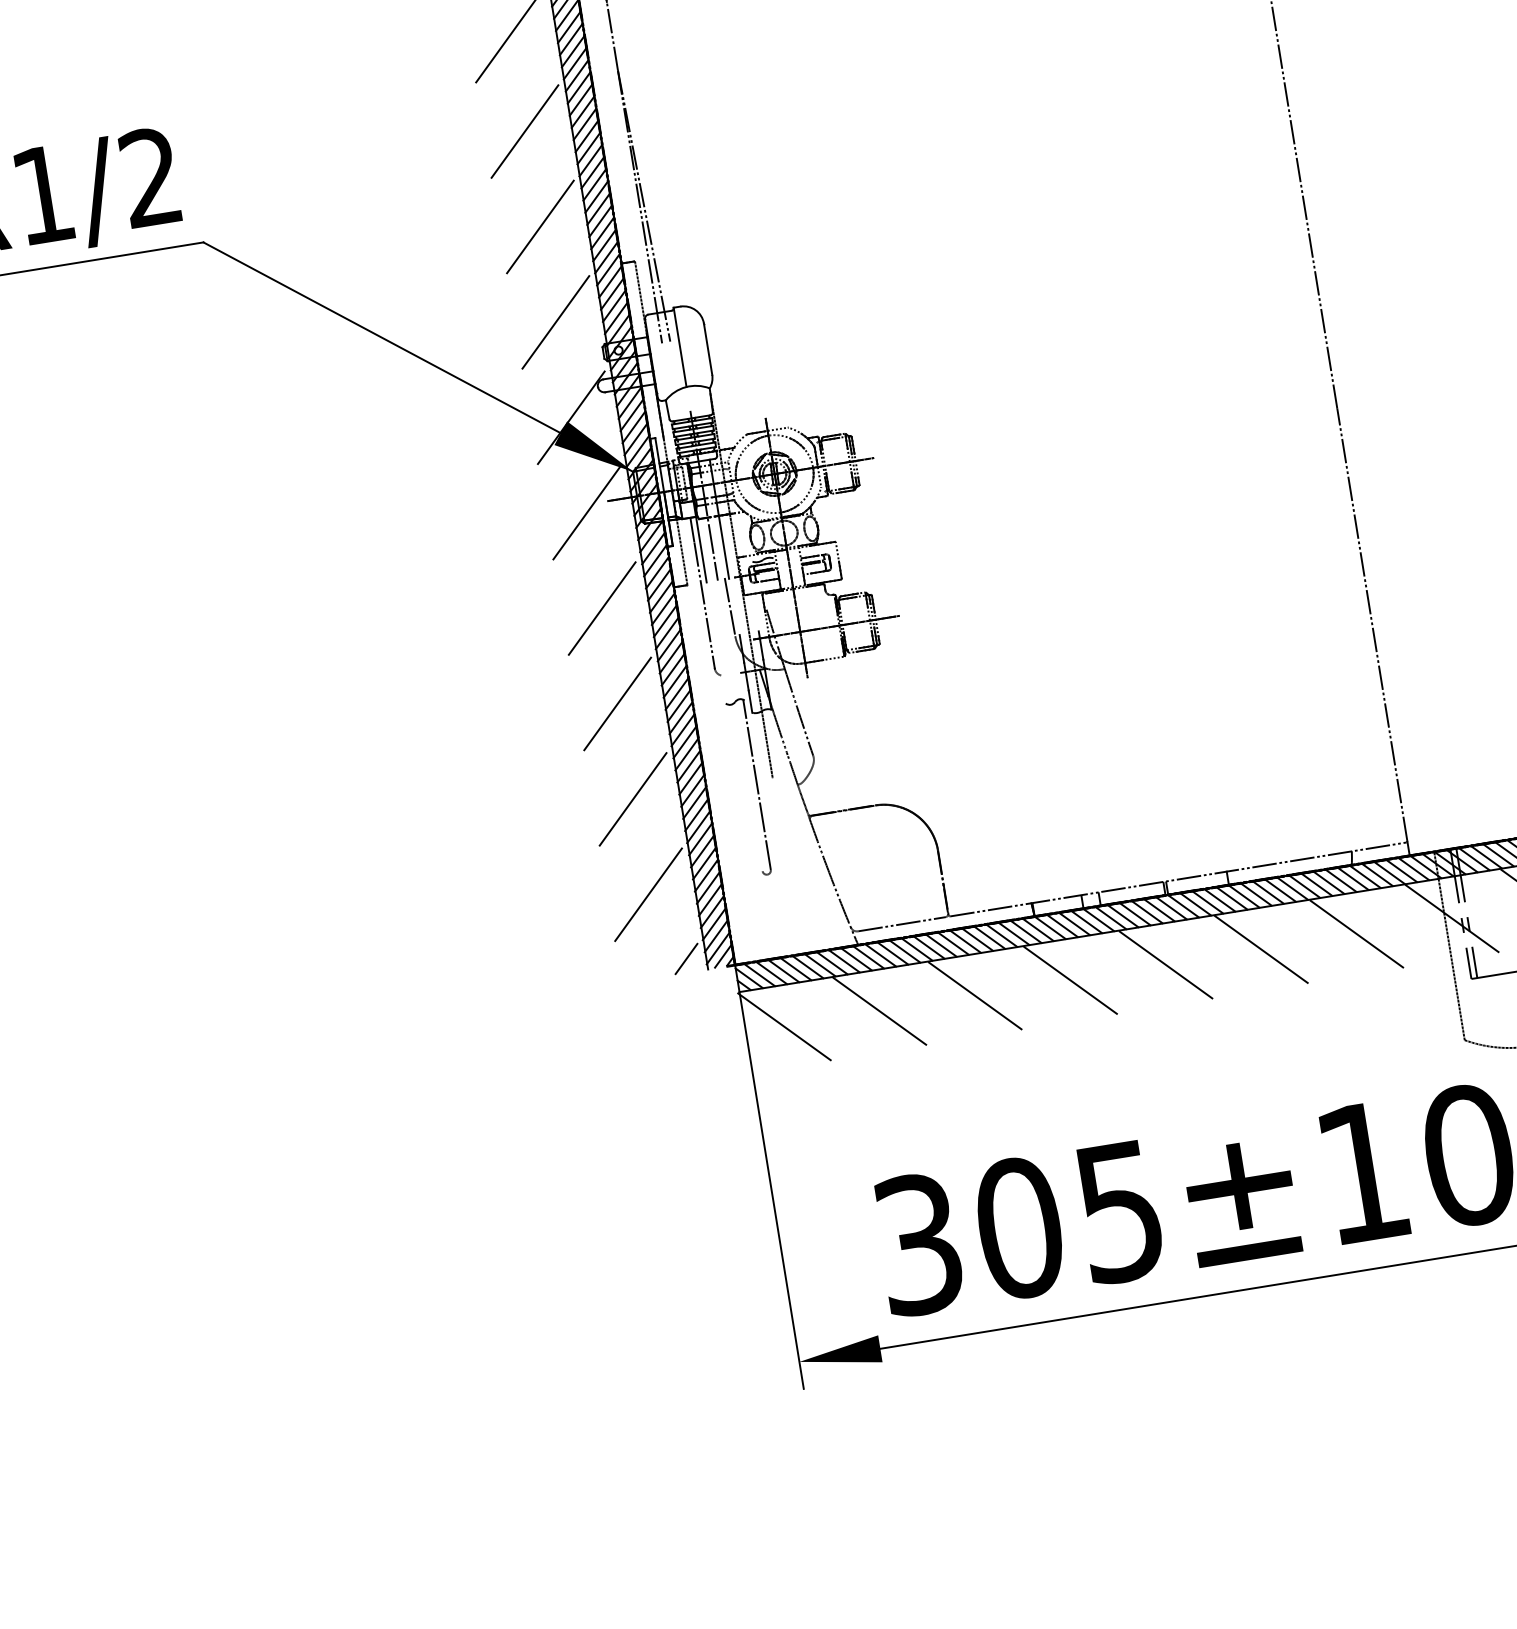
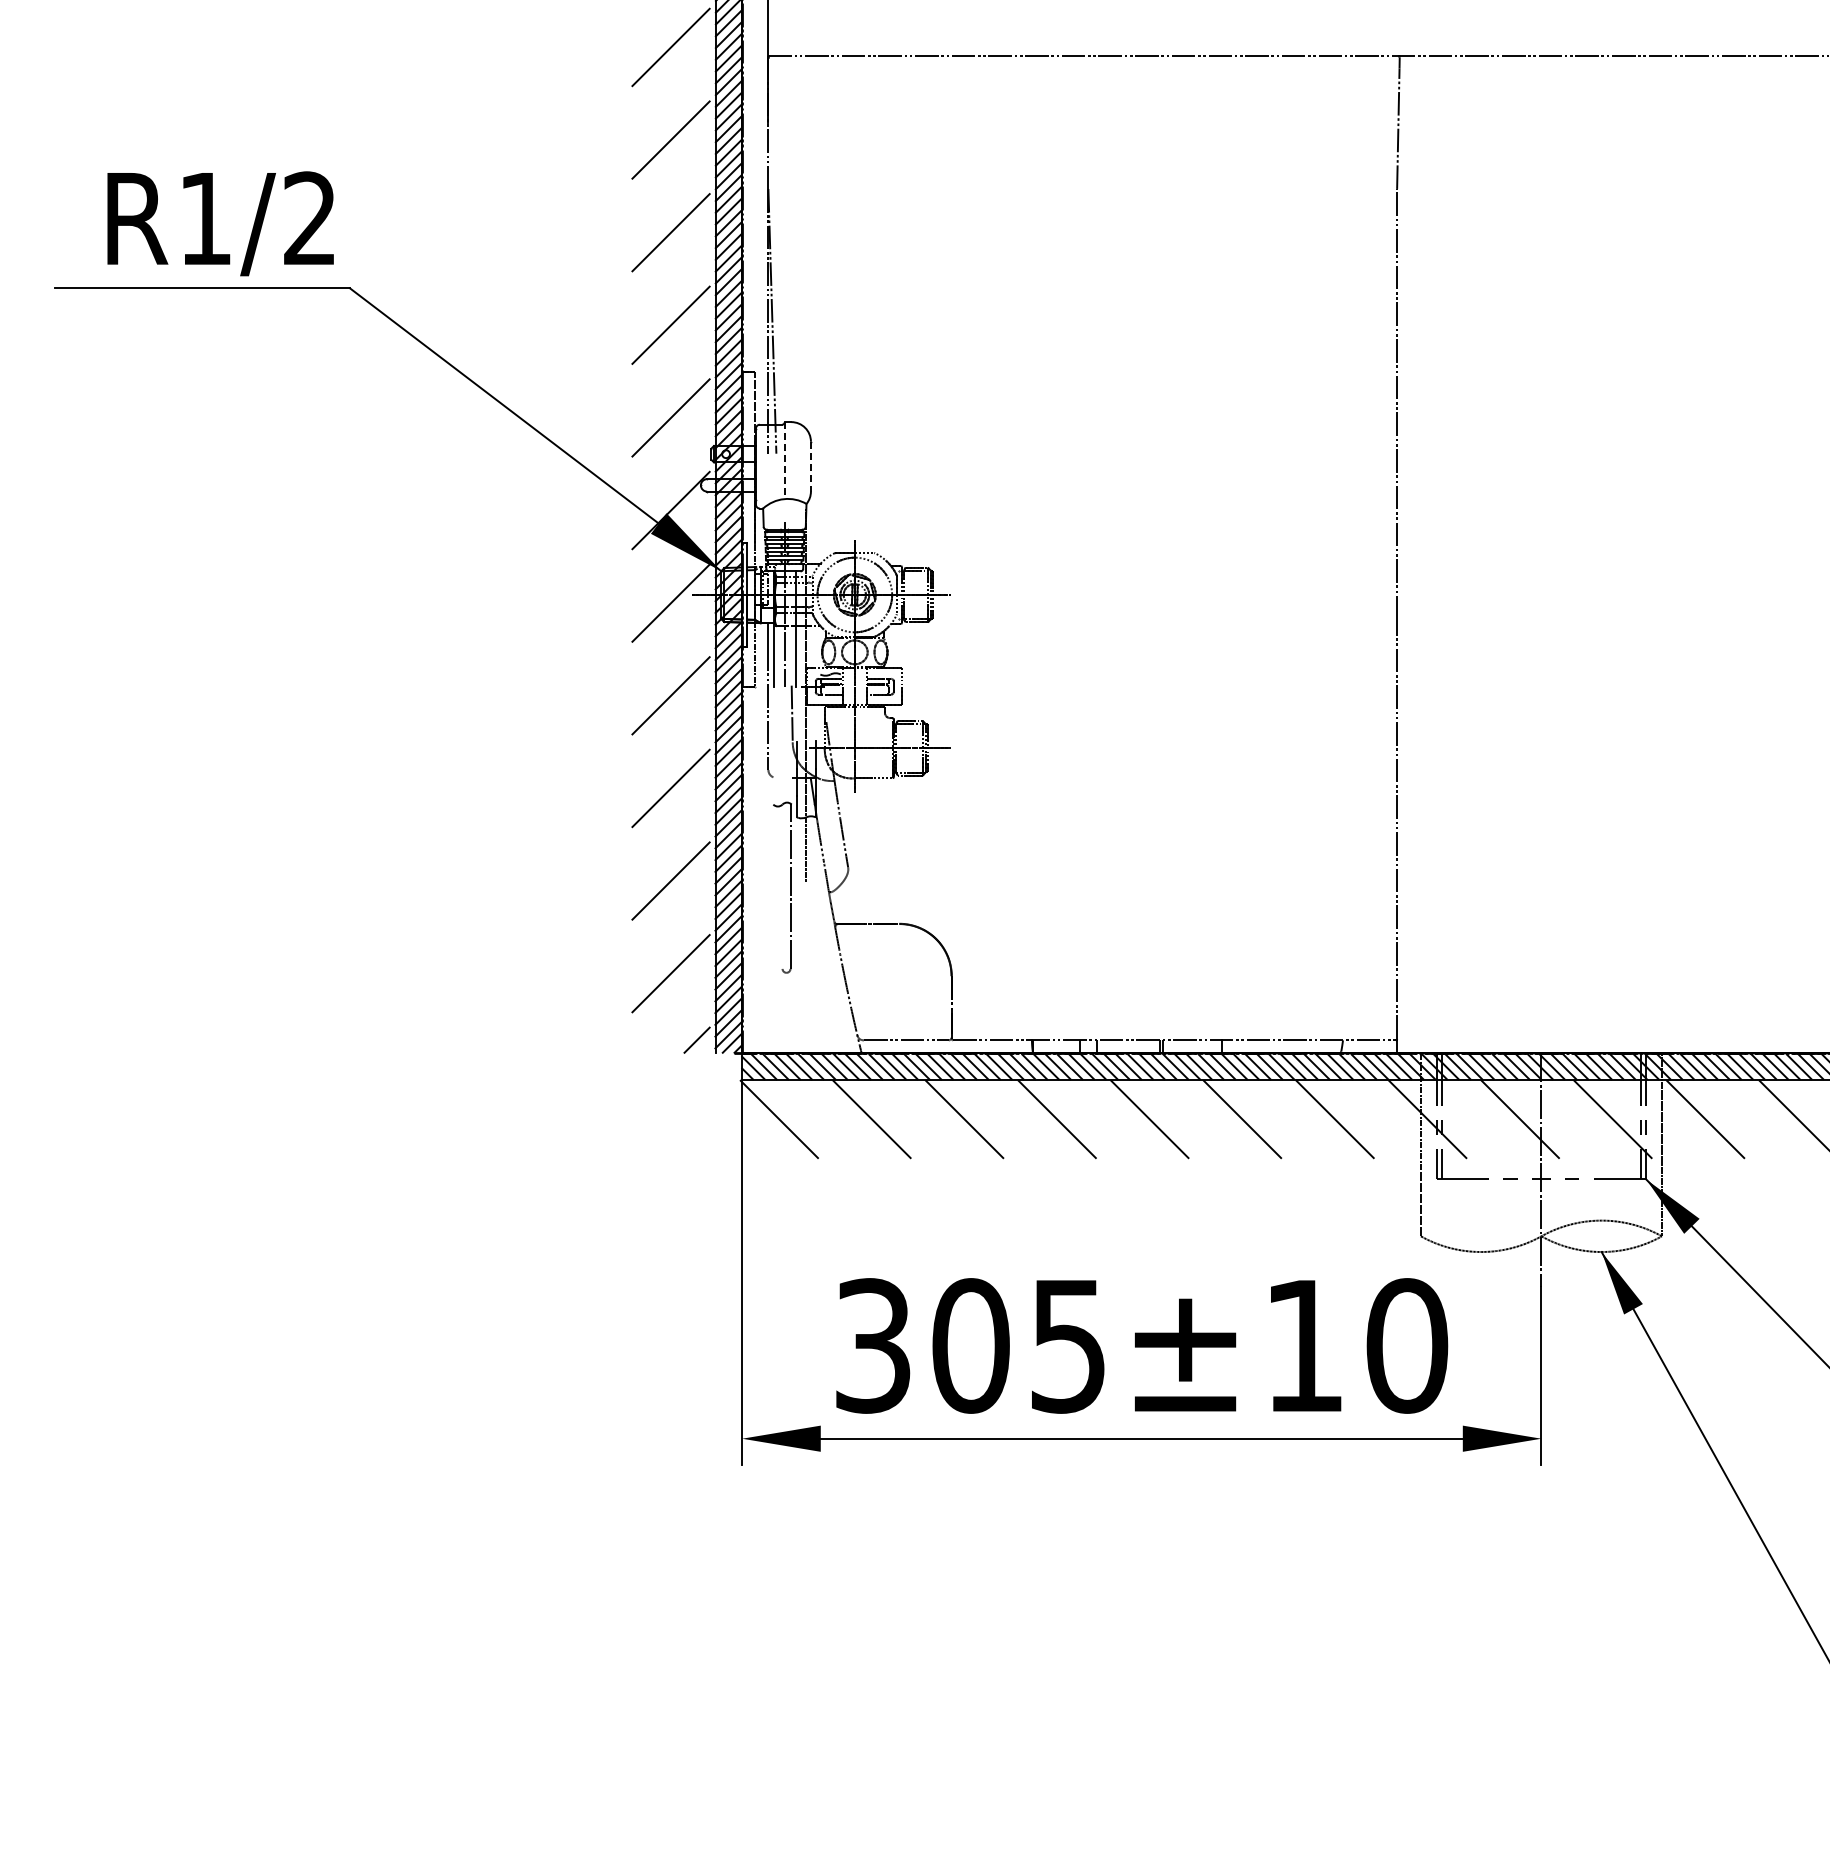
line: (679, 348) -> (784, 461), solid -> dashed
line: (707, 349) -> (810, 466), solid -> dashed

